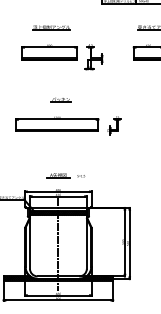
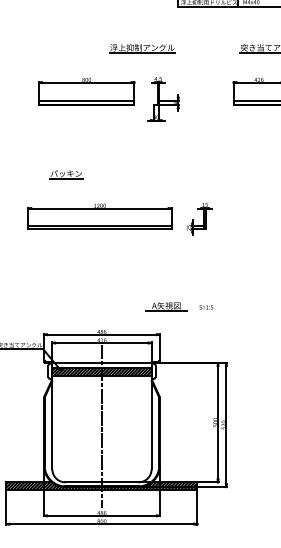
part: (51, 27) -> (142, 47), moved
part: (60, 99) -> (65, 173), moved
part: (65, 175) -> (178, 306), moved

